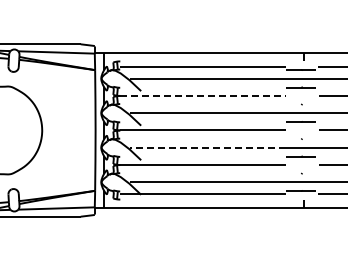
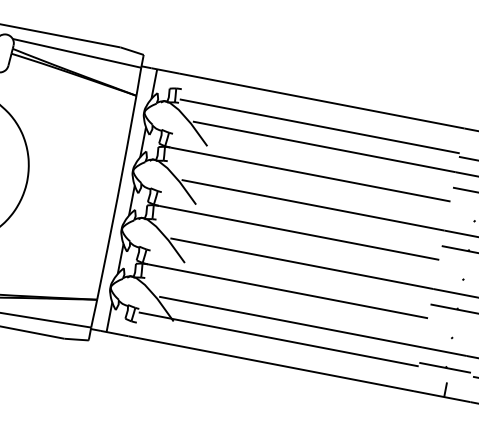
line: (203, 95) -> (311, 173), dashed -> solid
line: (207, 147) -> (301, 263), dashed -> solid

